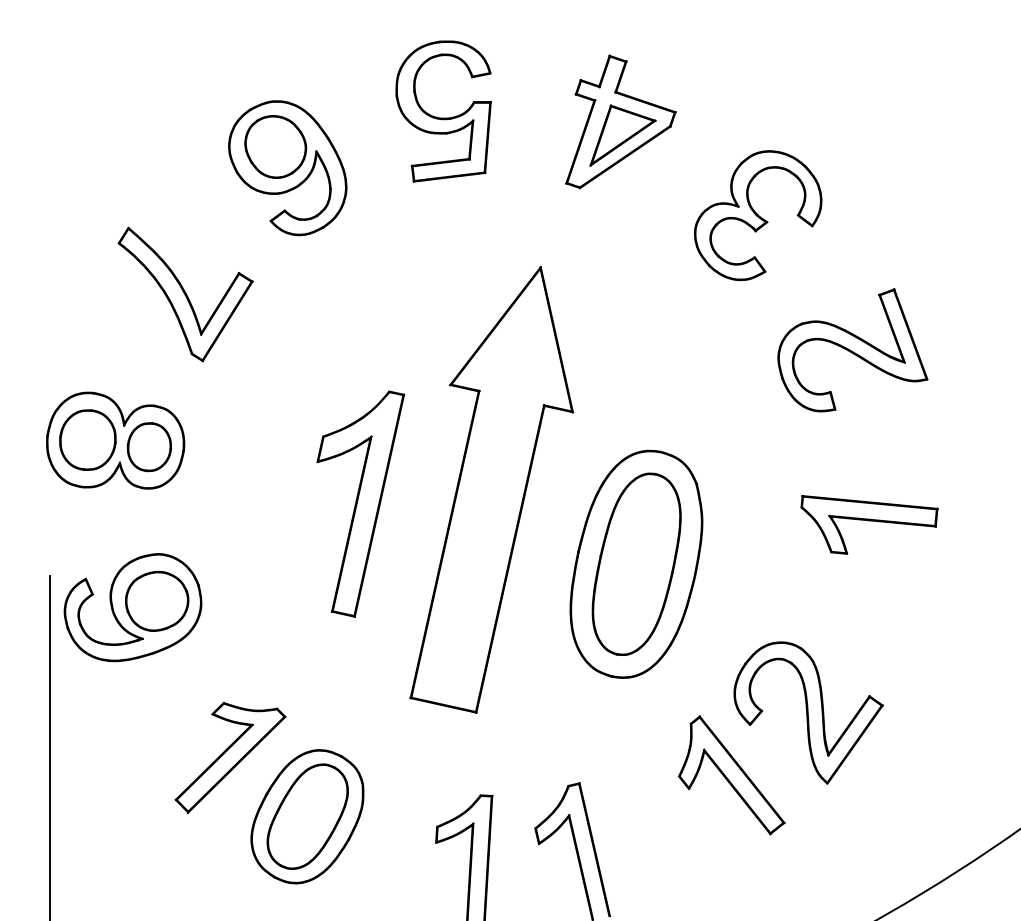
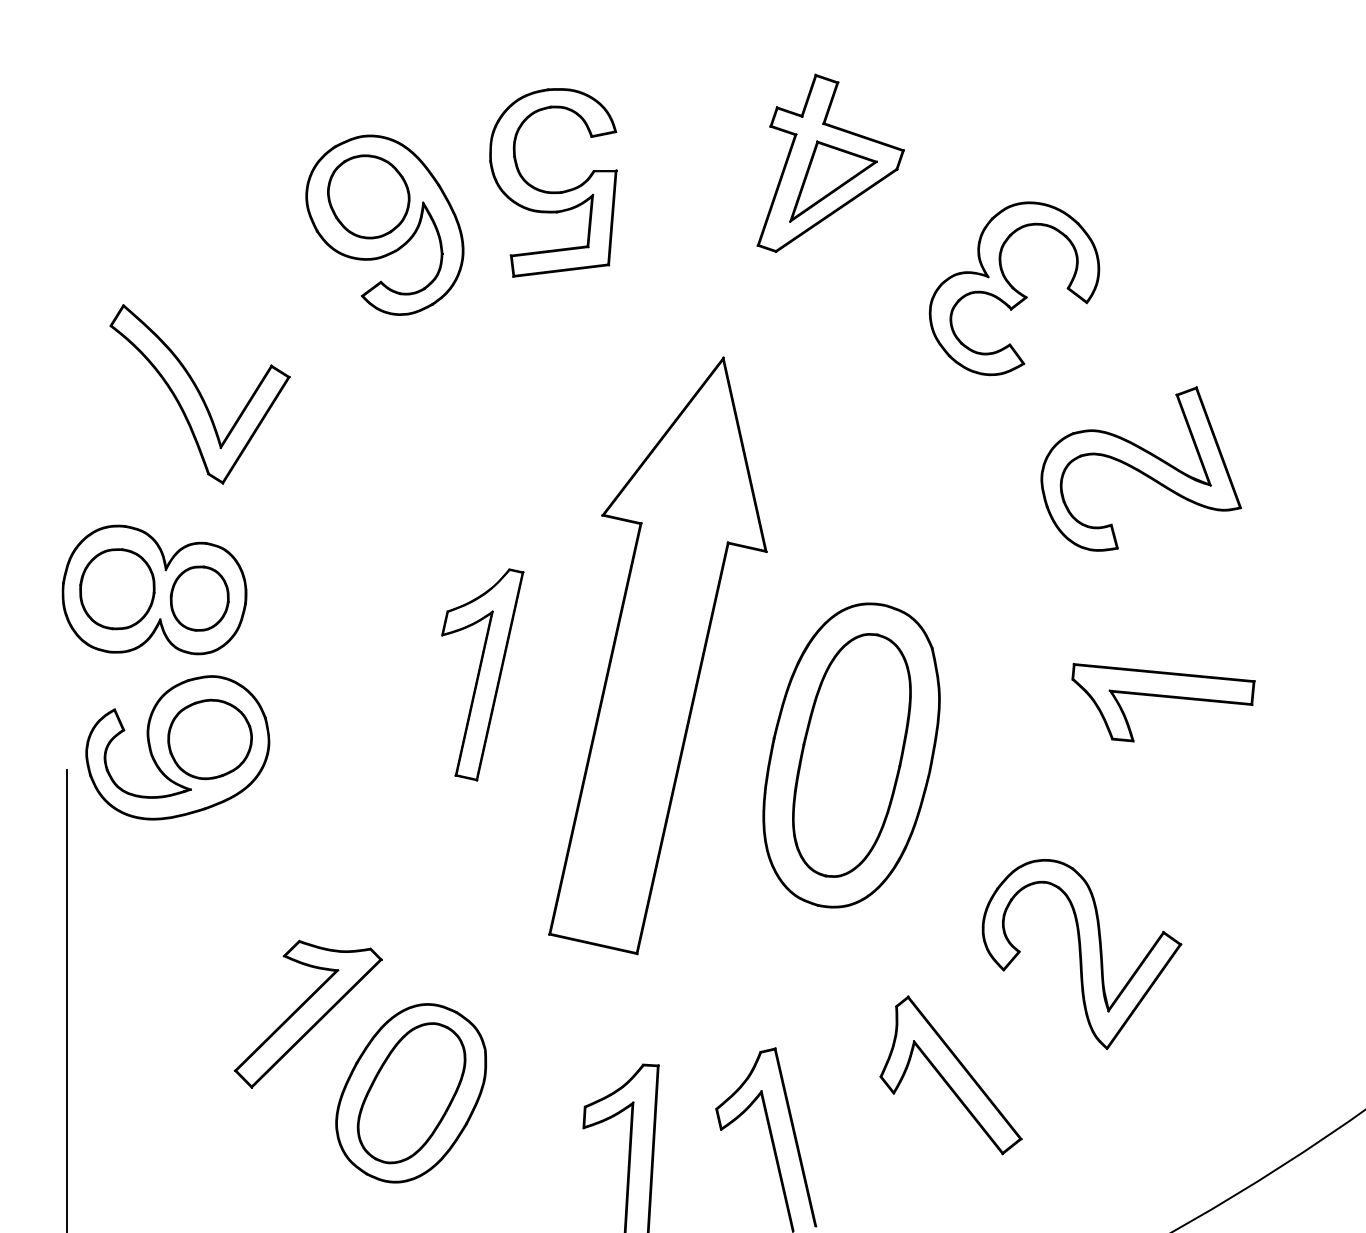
part: (443, 111) -> (553, 182), moved
part: (185, 294) -> (199, 394), moved
part: (360, 503) -> (482, 674), size x0.7
part: (132, 607) -> (177, 747), moved
part: (731, 775) -> (950, 1075), moved

